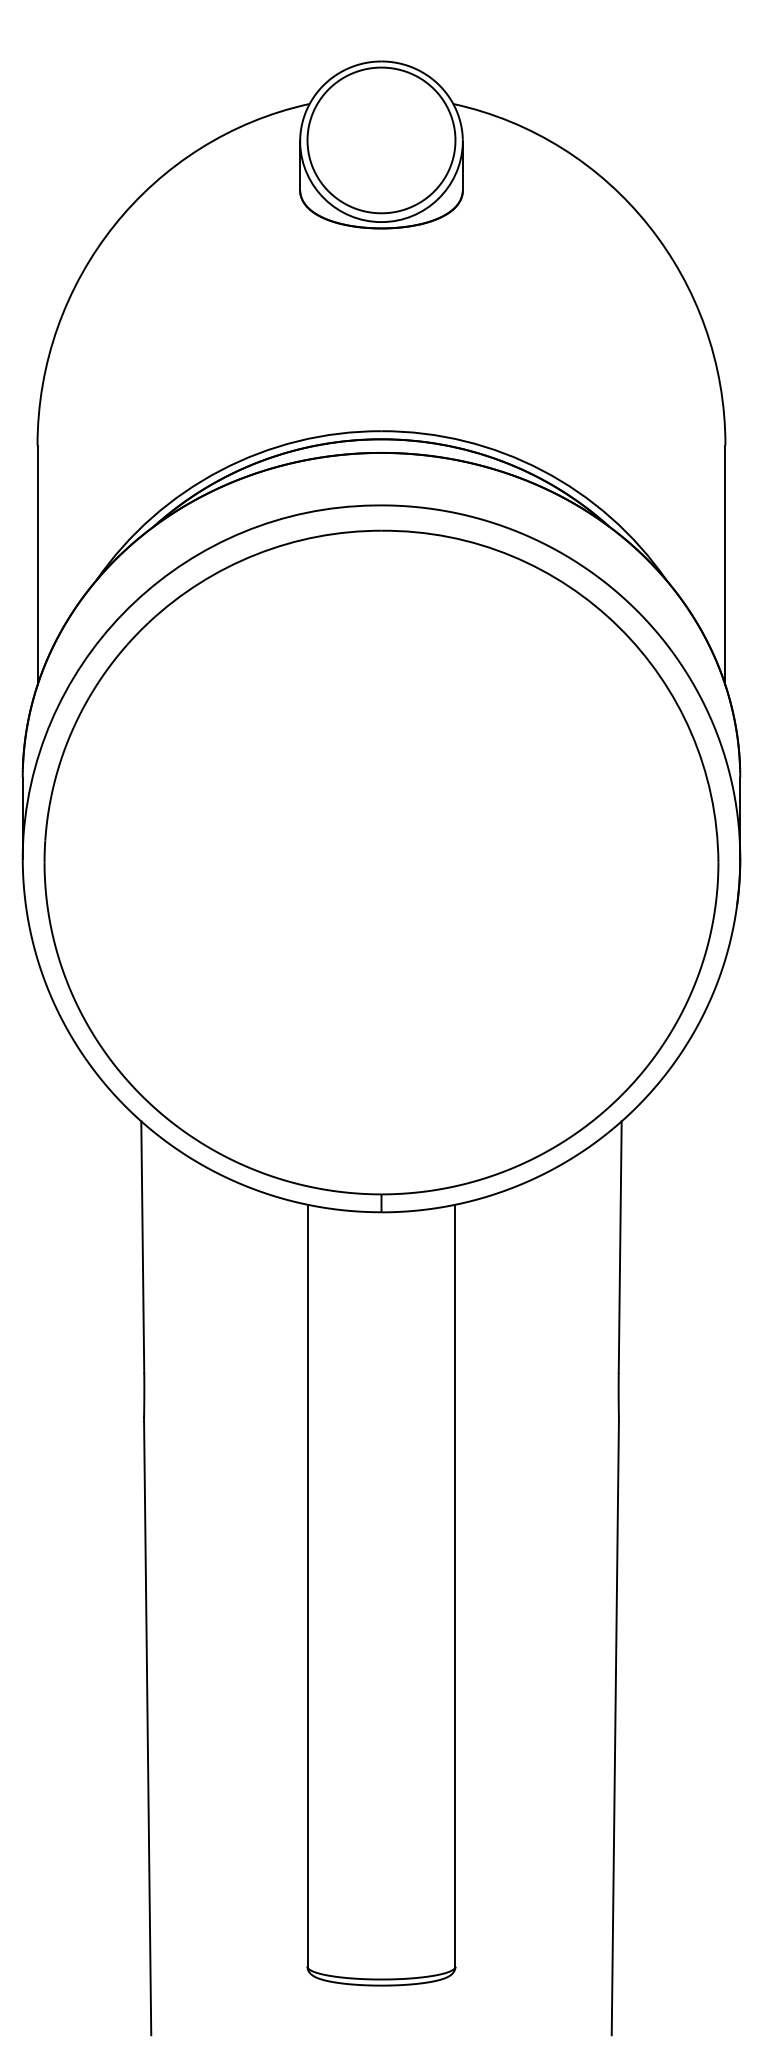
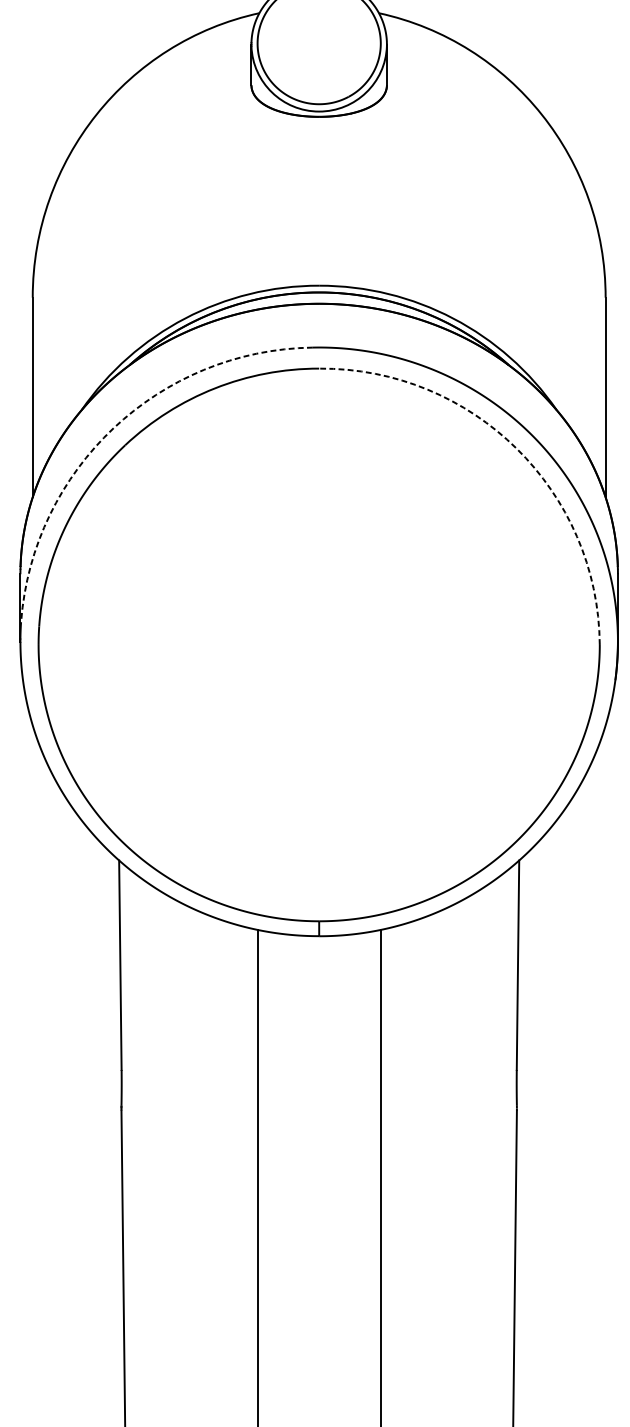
arc: (134, 602) -> (113, 428), solid -> dashed
arc: (618, 626) -> (516, 448), solid -> dashed

